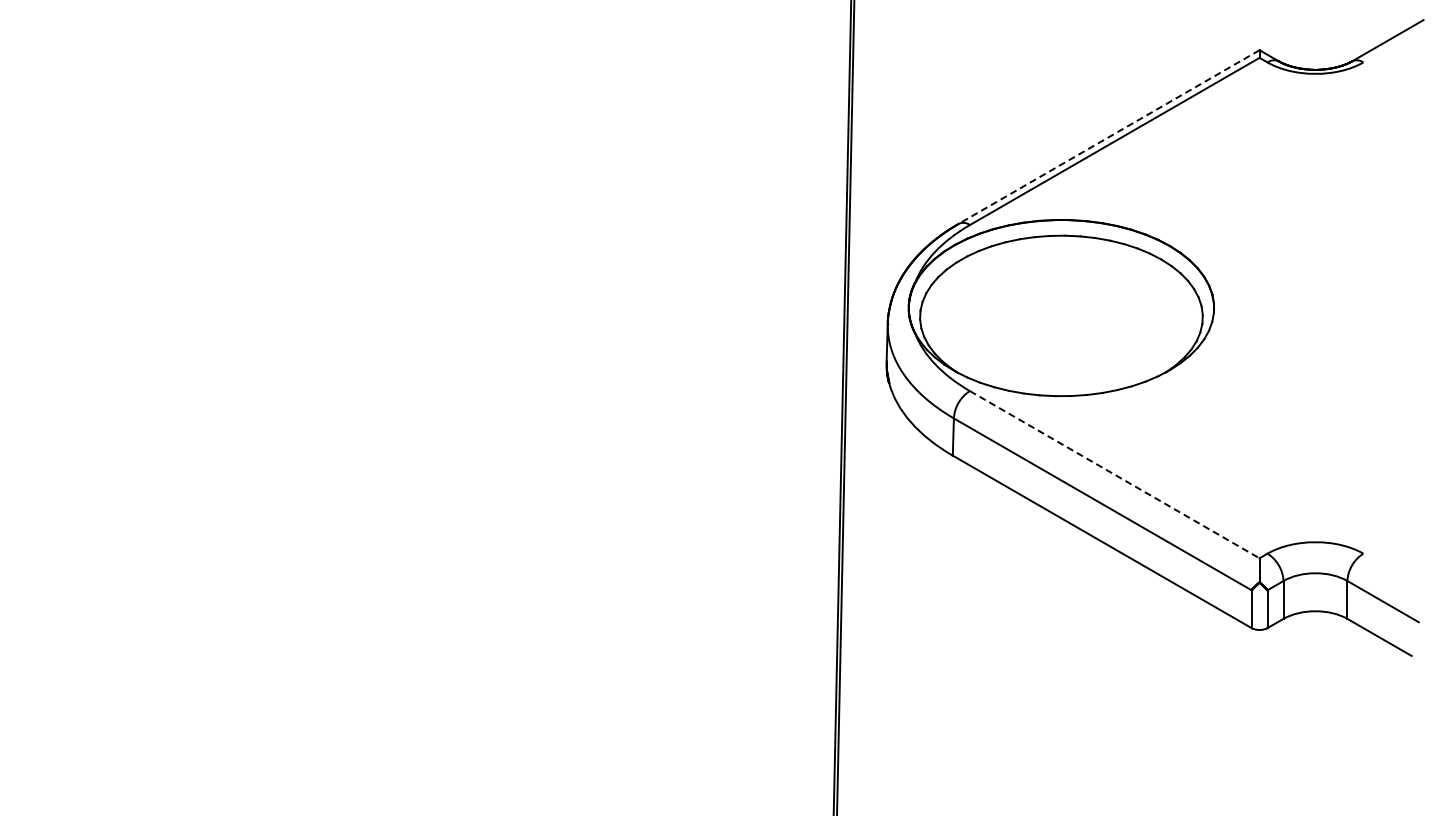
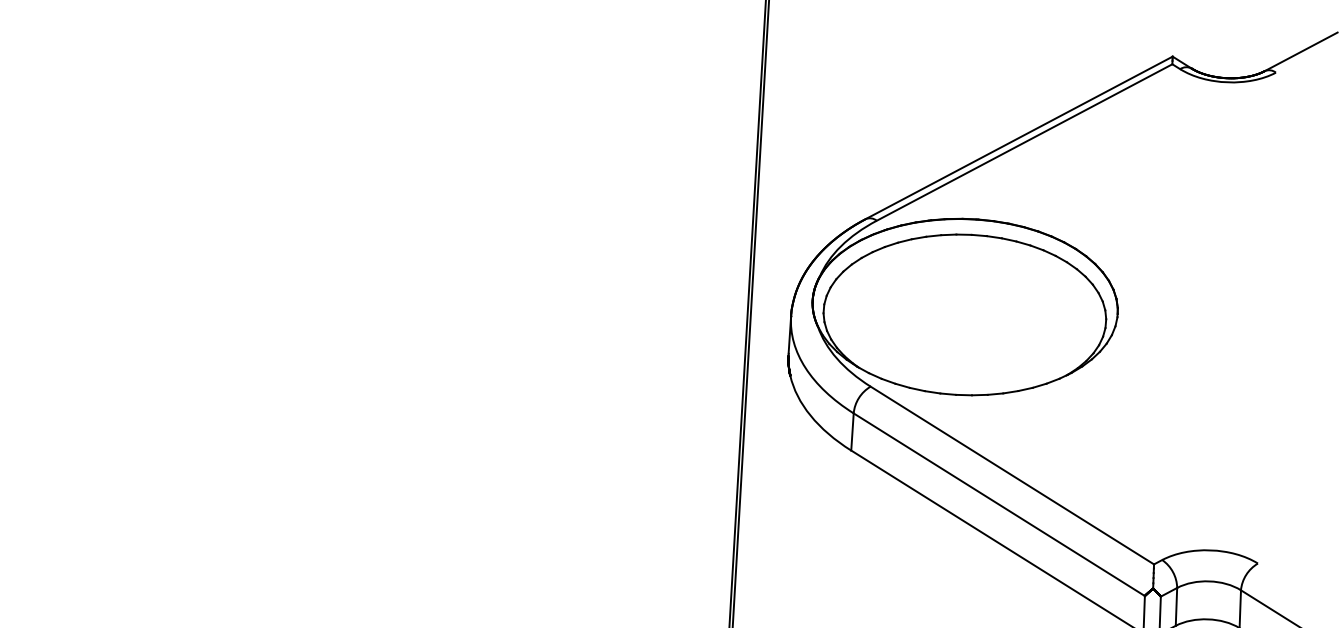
line: (1109, 137) -> (1019, 138), dashed -> solid
line: (1115, 474) -> (1013, 475), dashed -> solid

